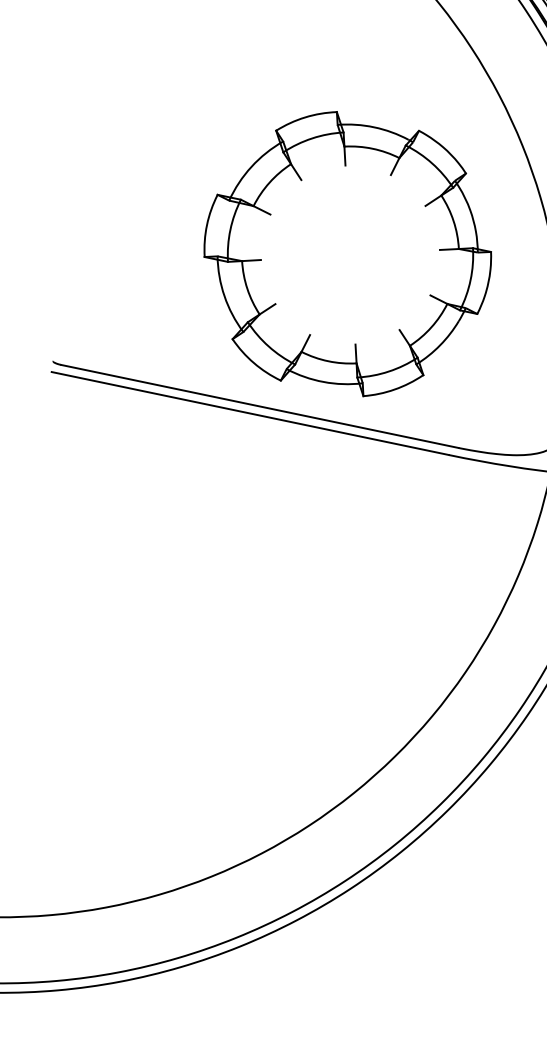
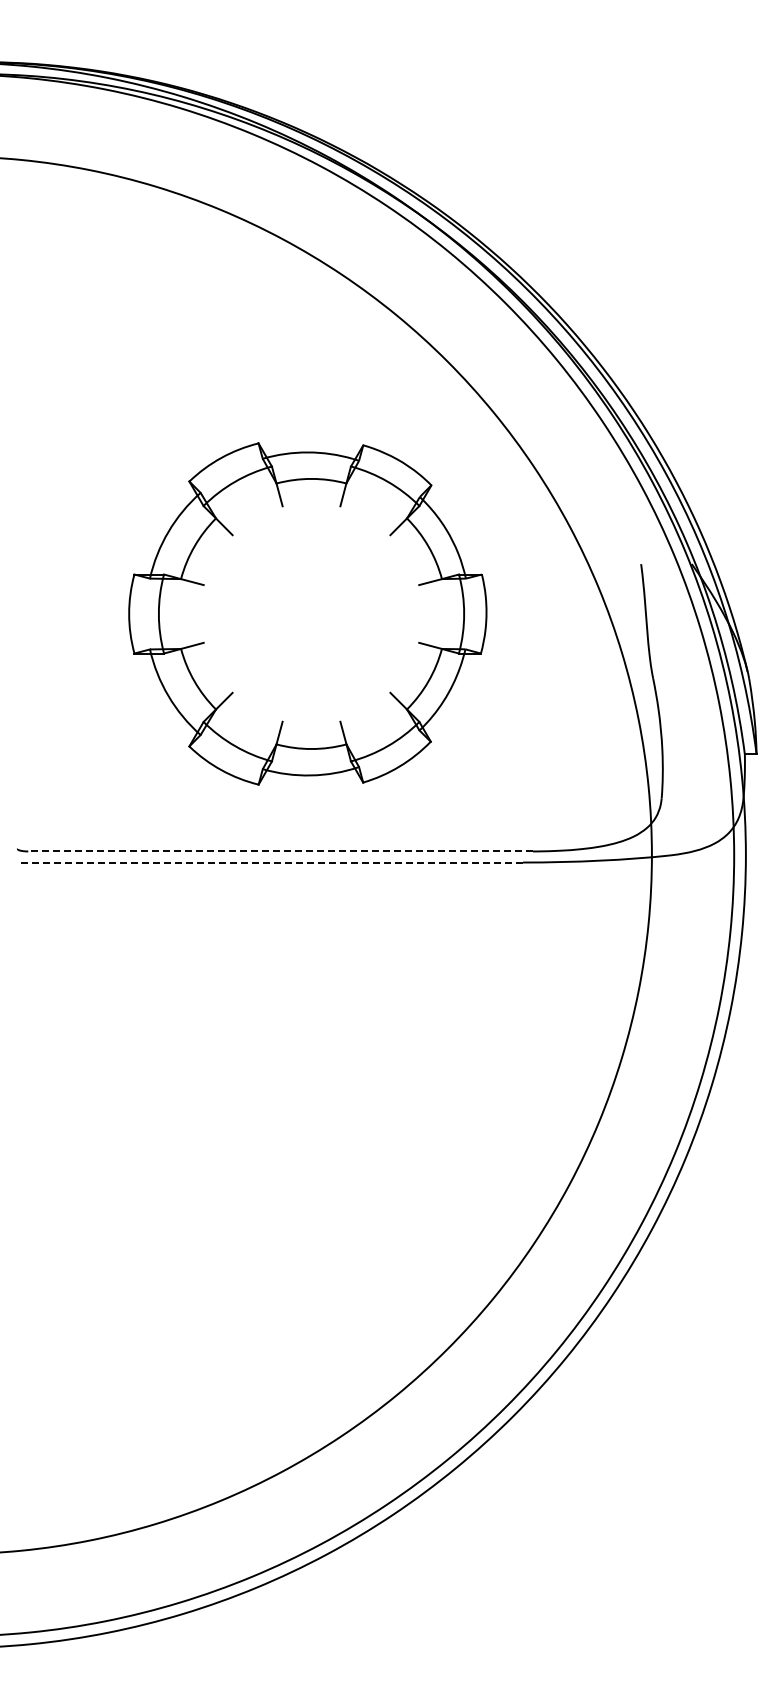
part: (347, 253) -> (307, 613), moved
line: (259, 406) -> (280, 851), solid -> dashed
line: (250, 413) -> (270, 862), solid -> dashed

